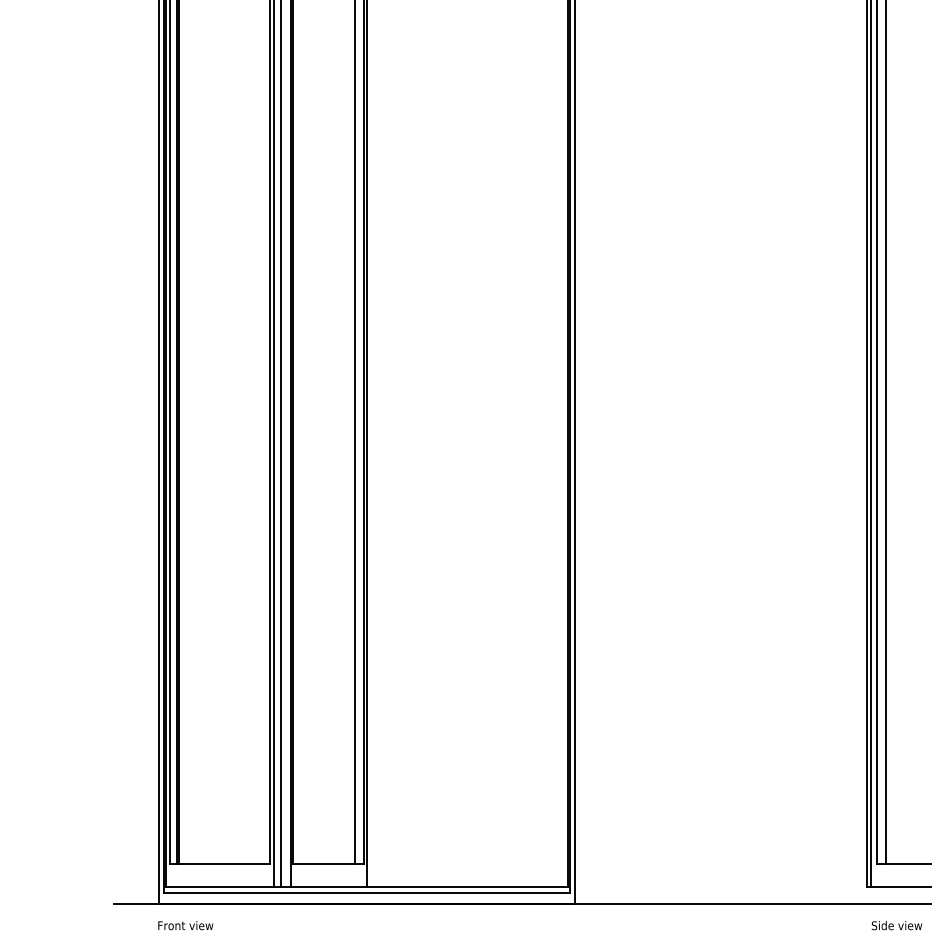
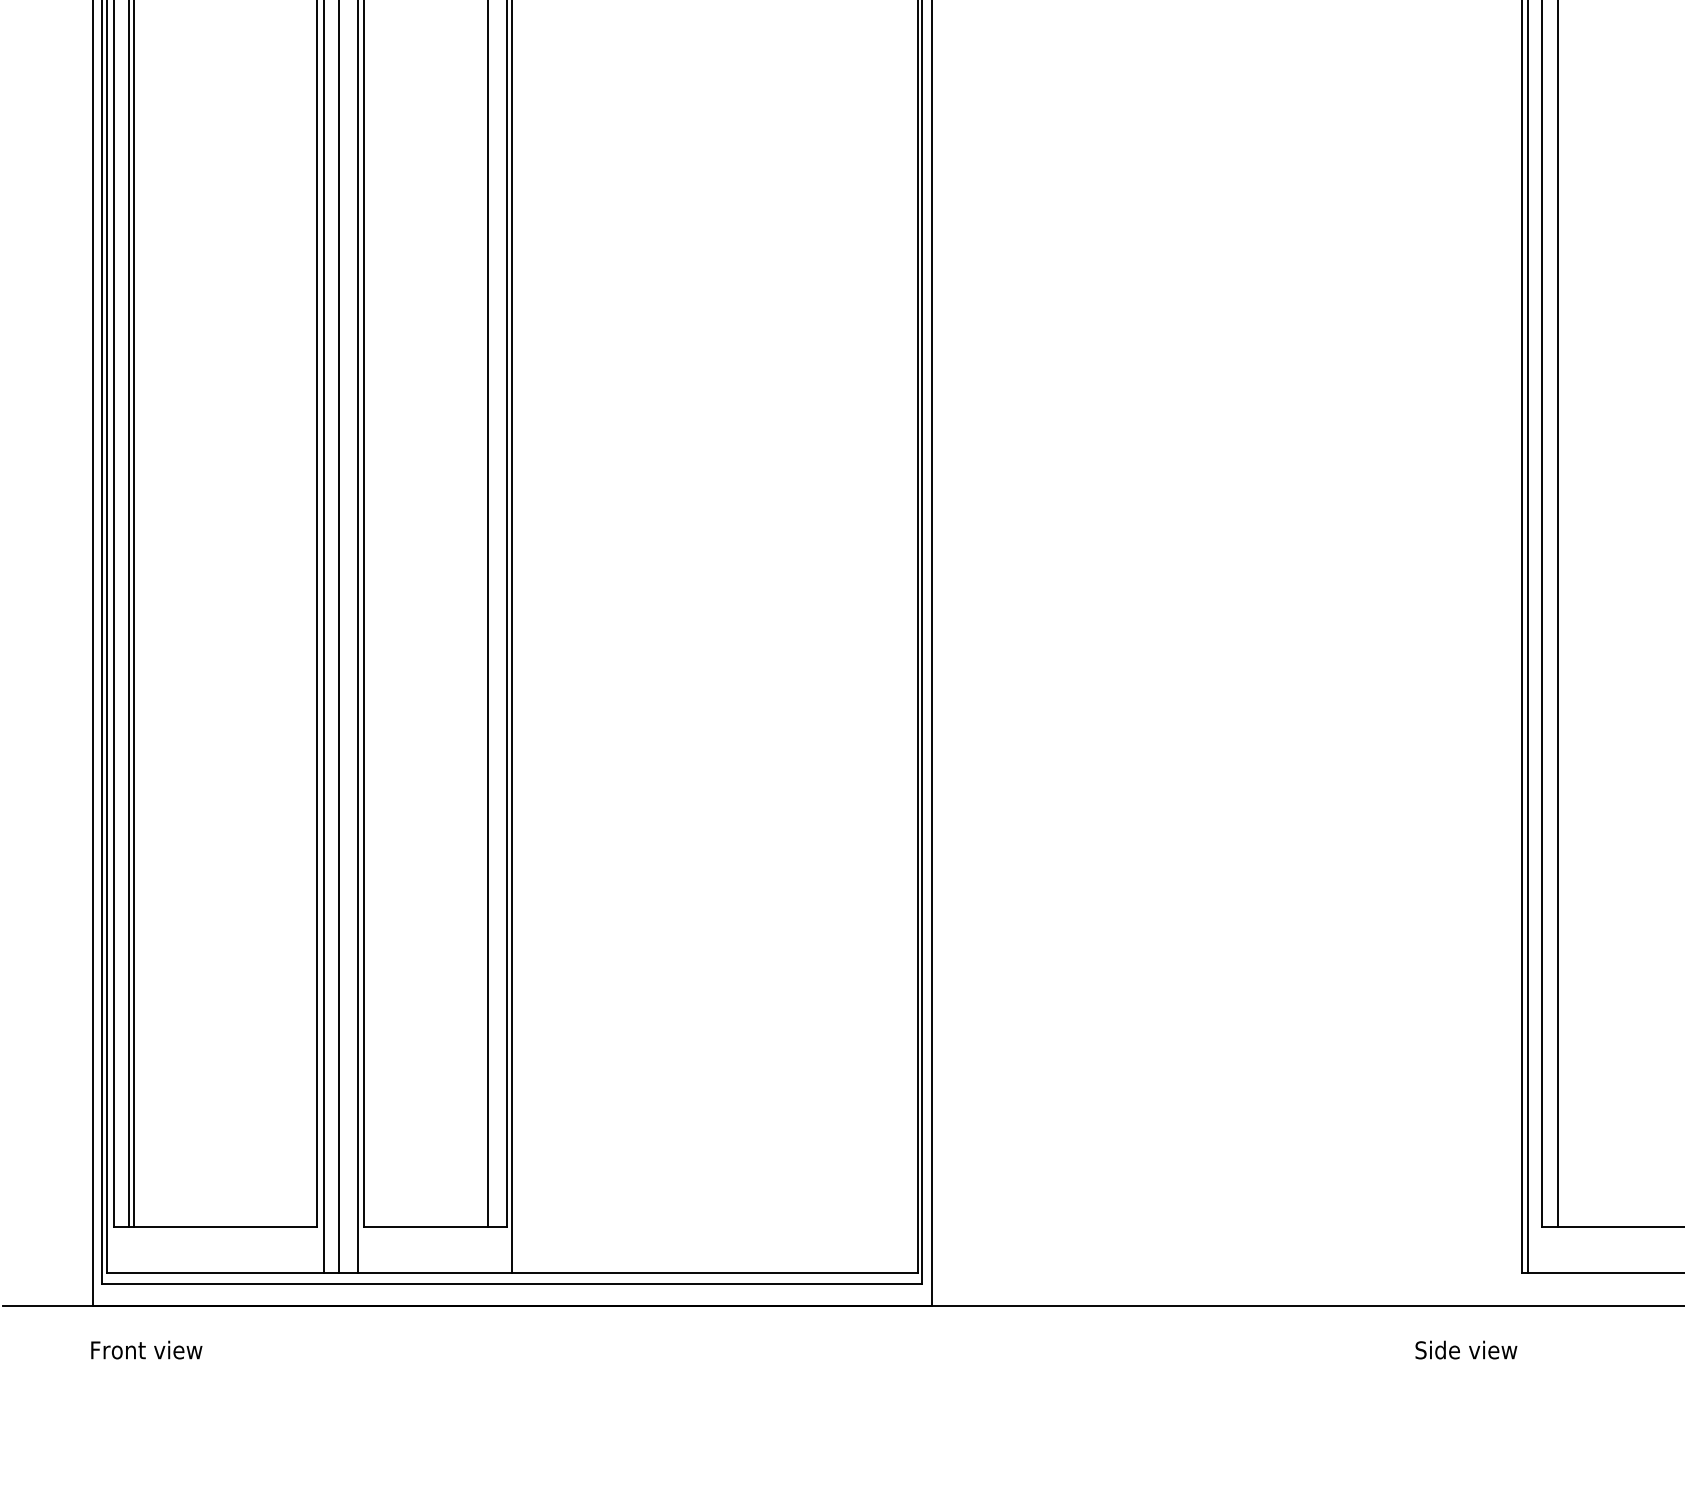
text: (896, 925) -> (1465, 1349), moved

